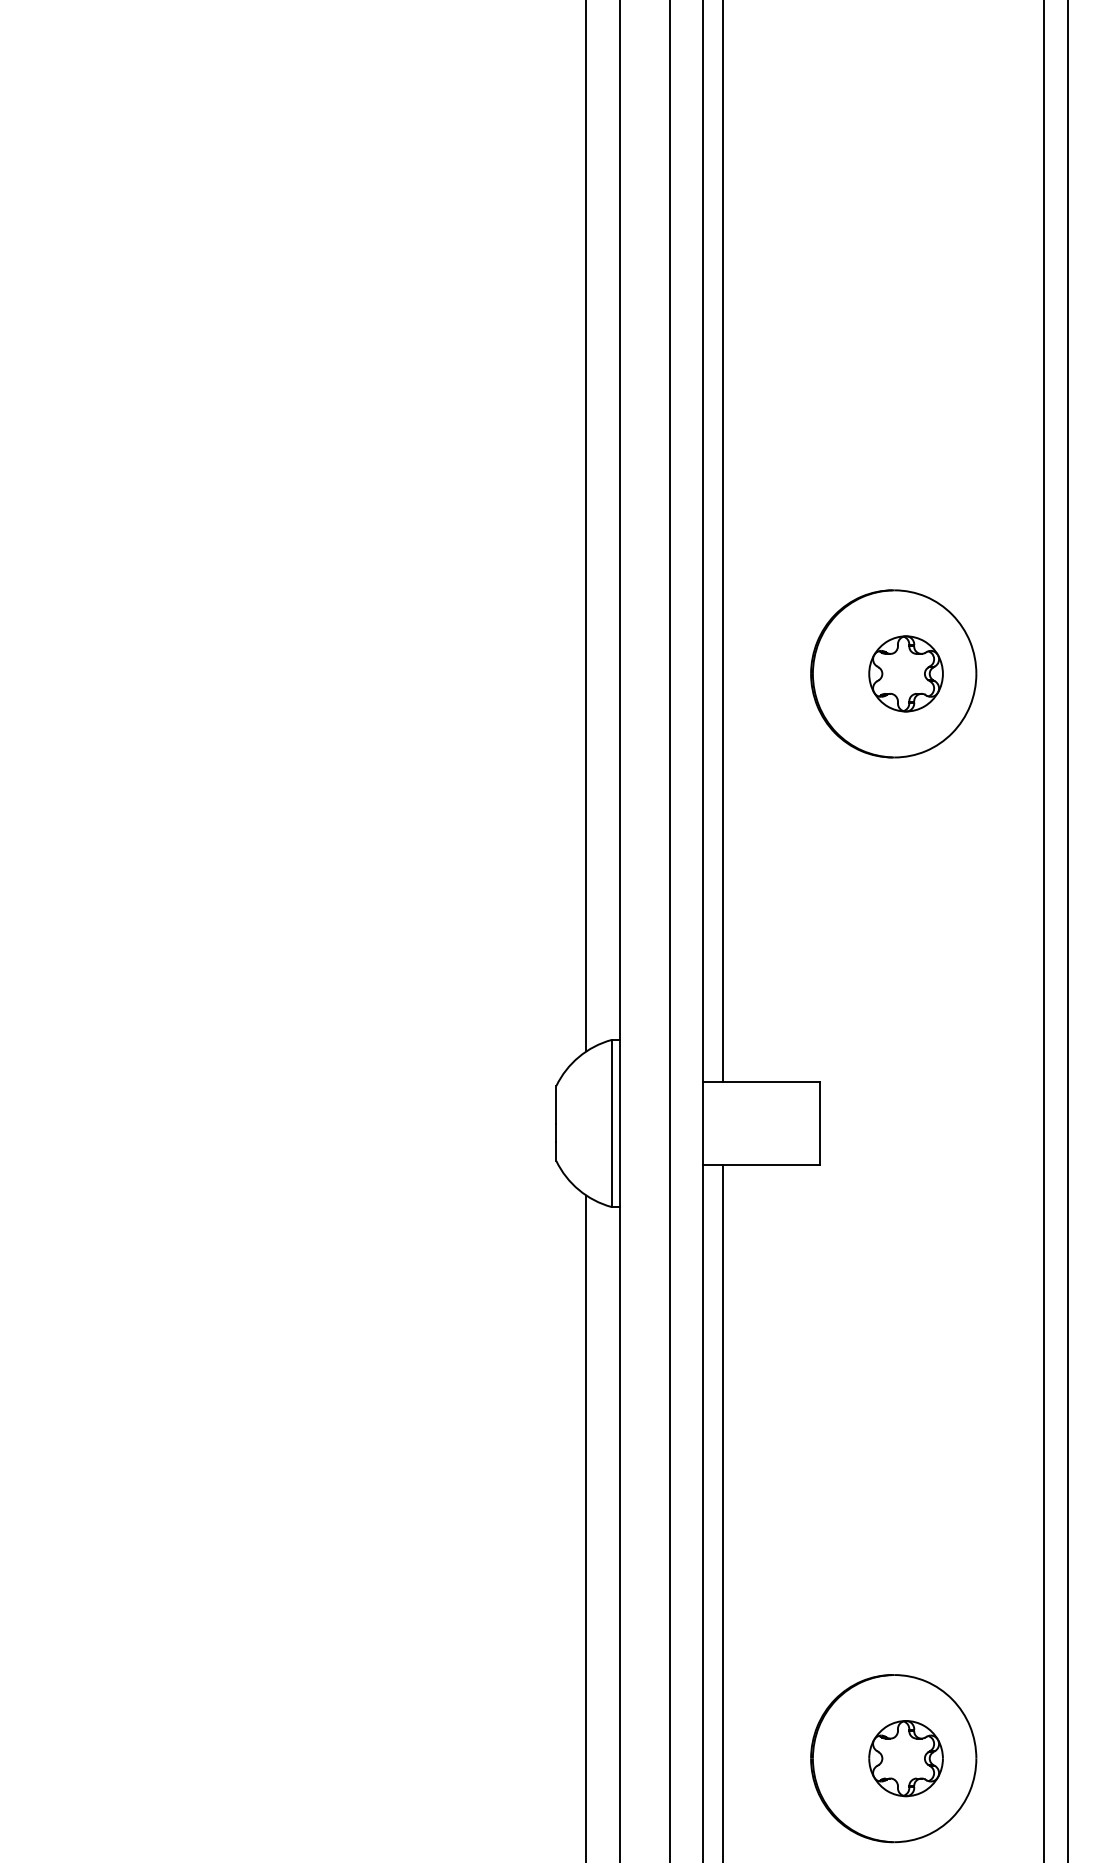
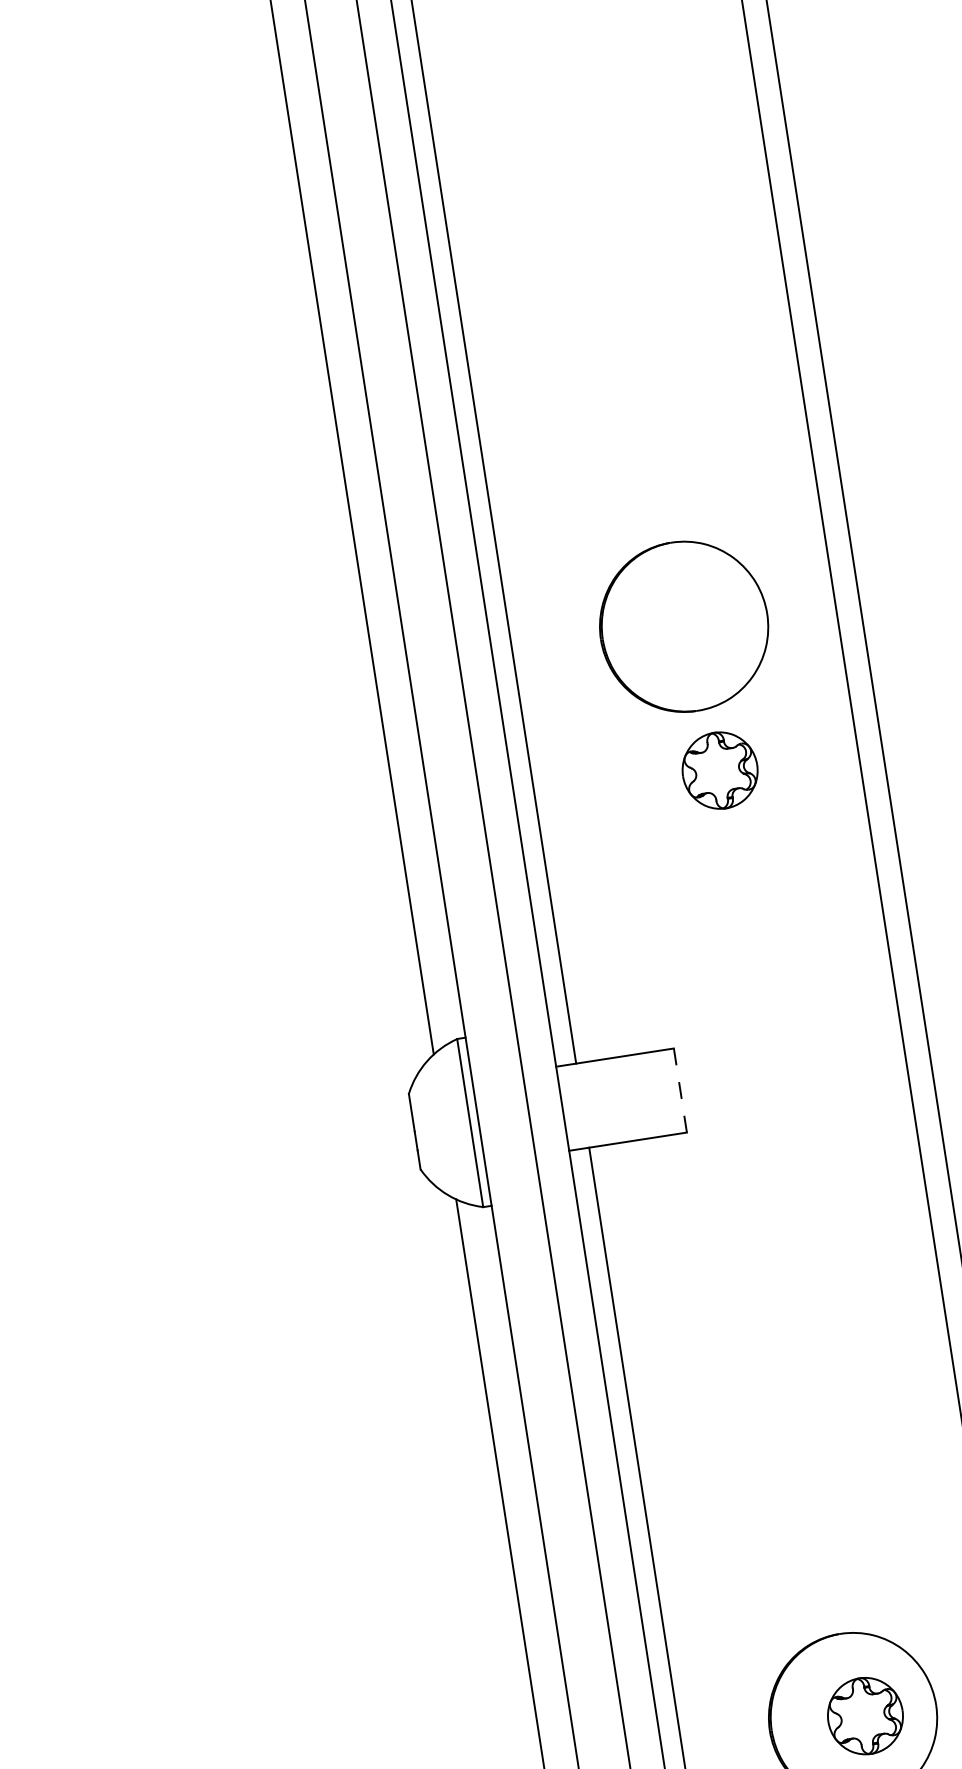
part: (905, 673) -> (719, 770), moved
line: (820, 1123) -> (680, 1090), solid -> dashed

